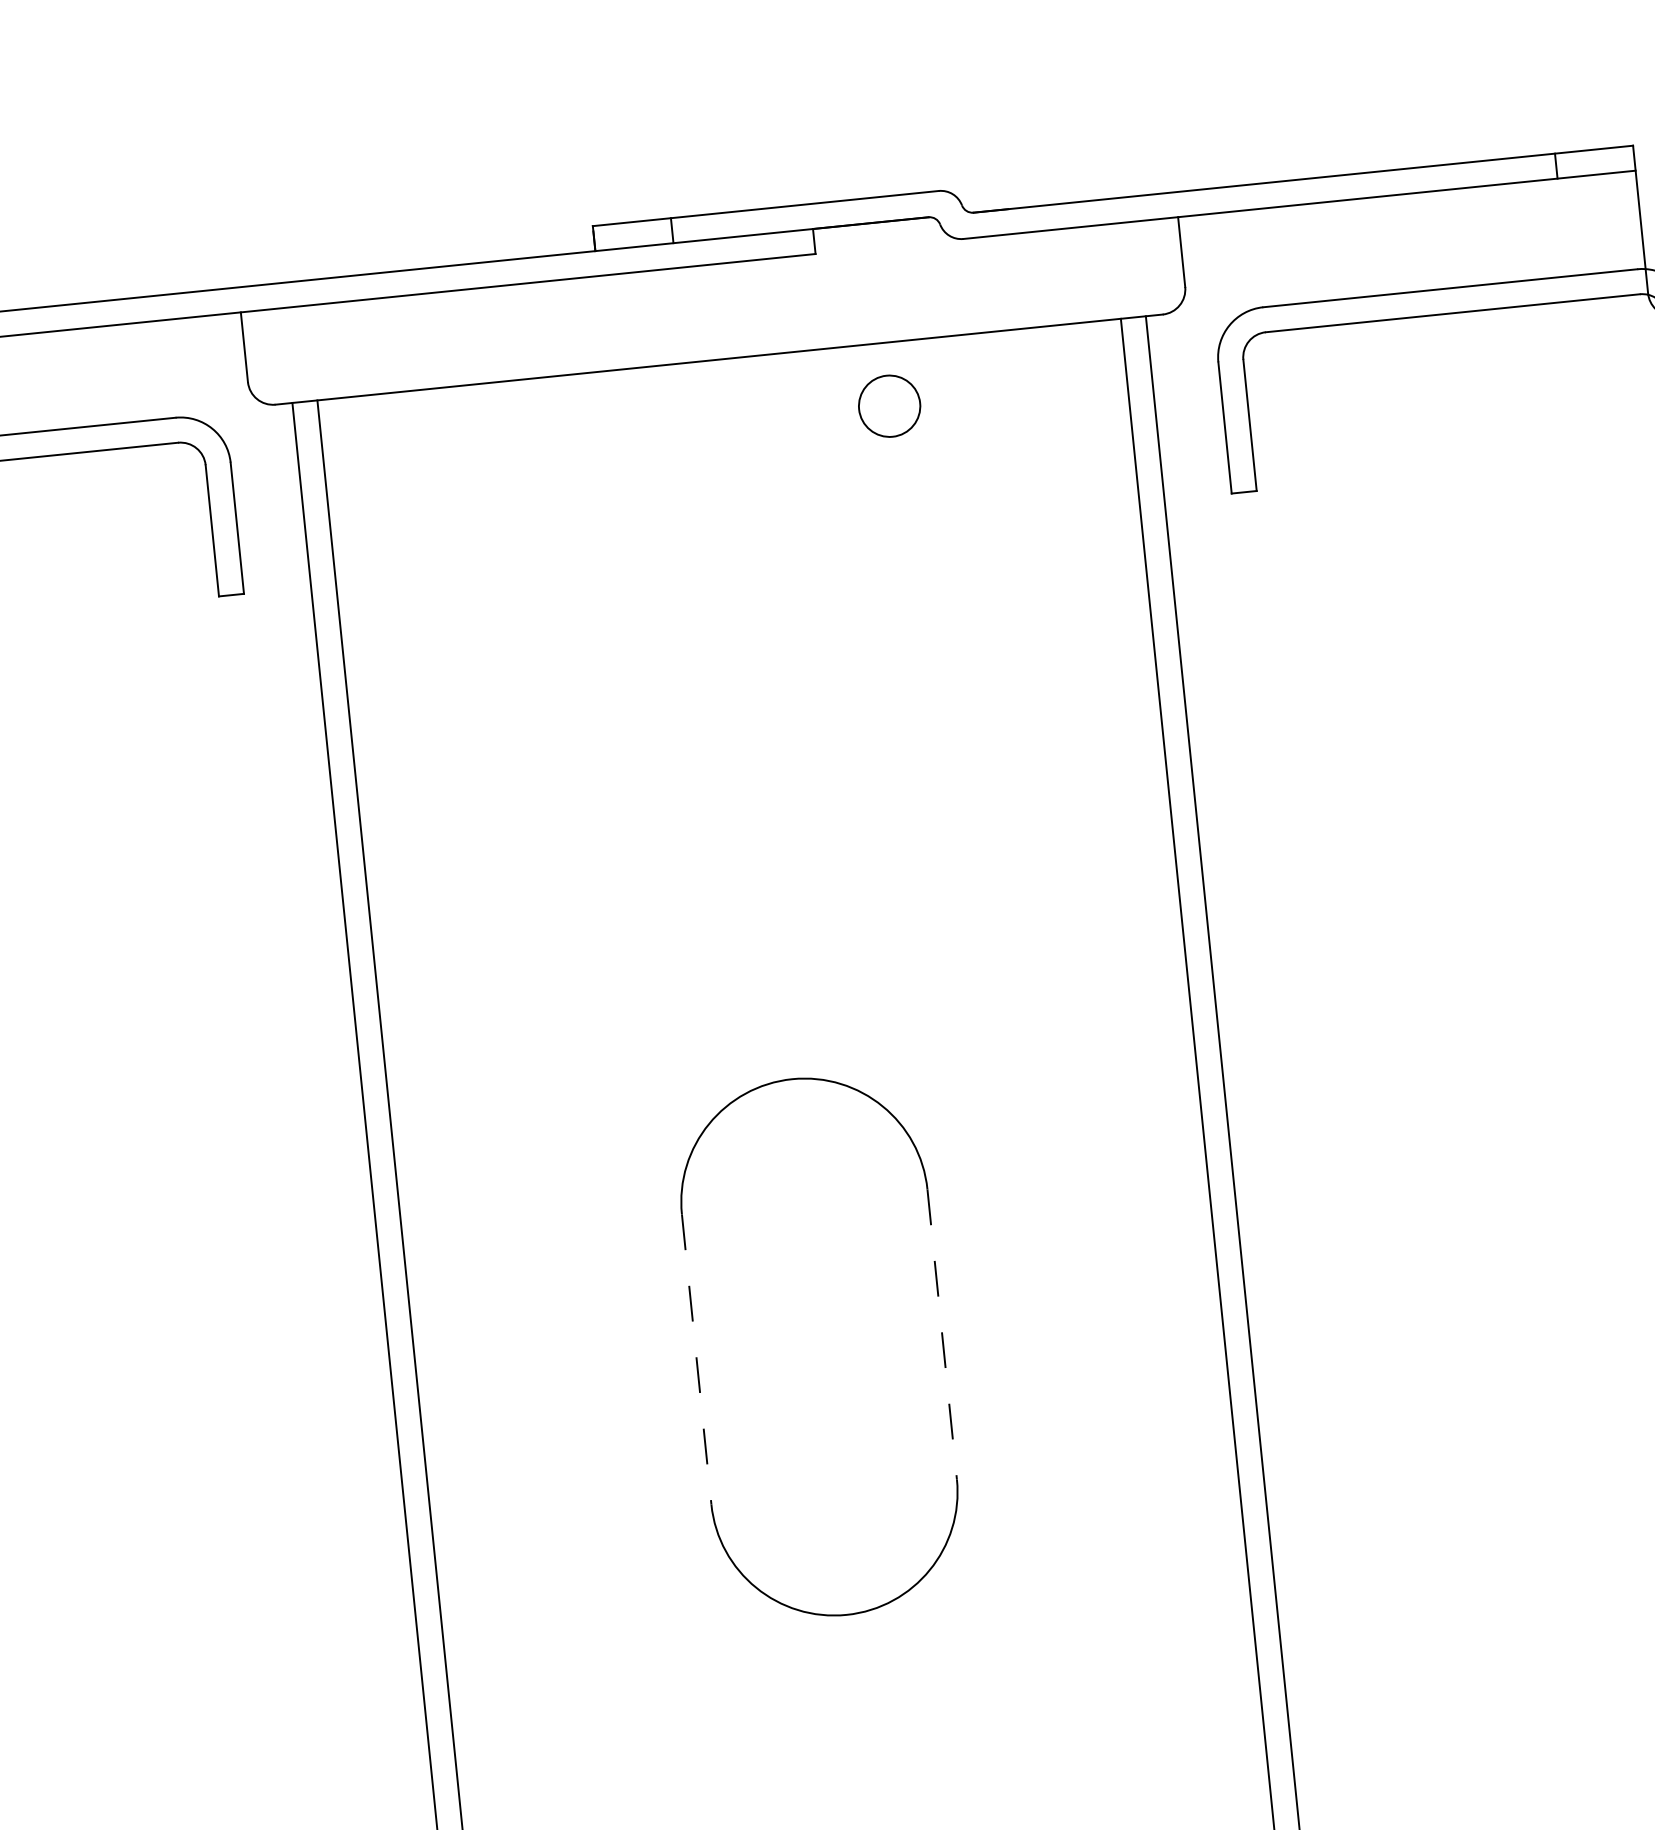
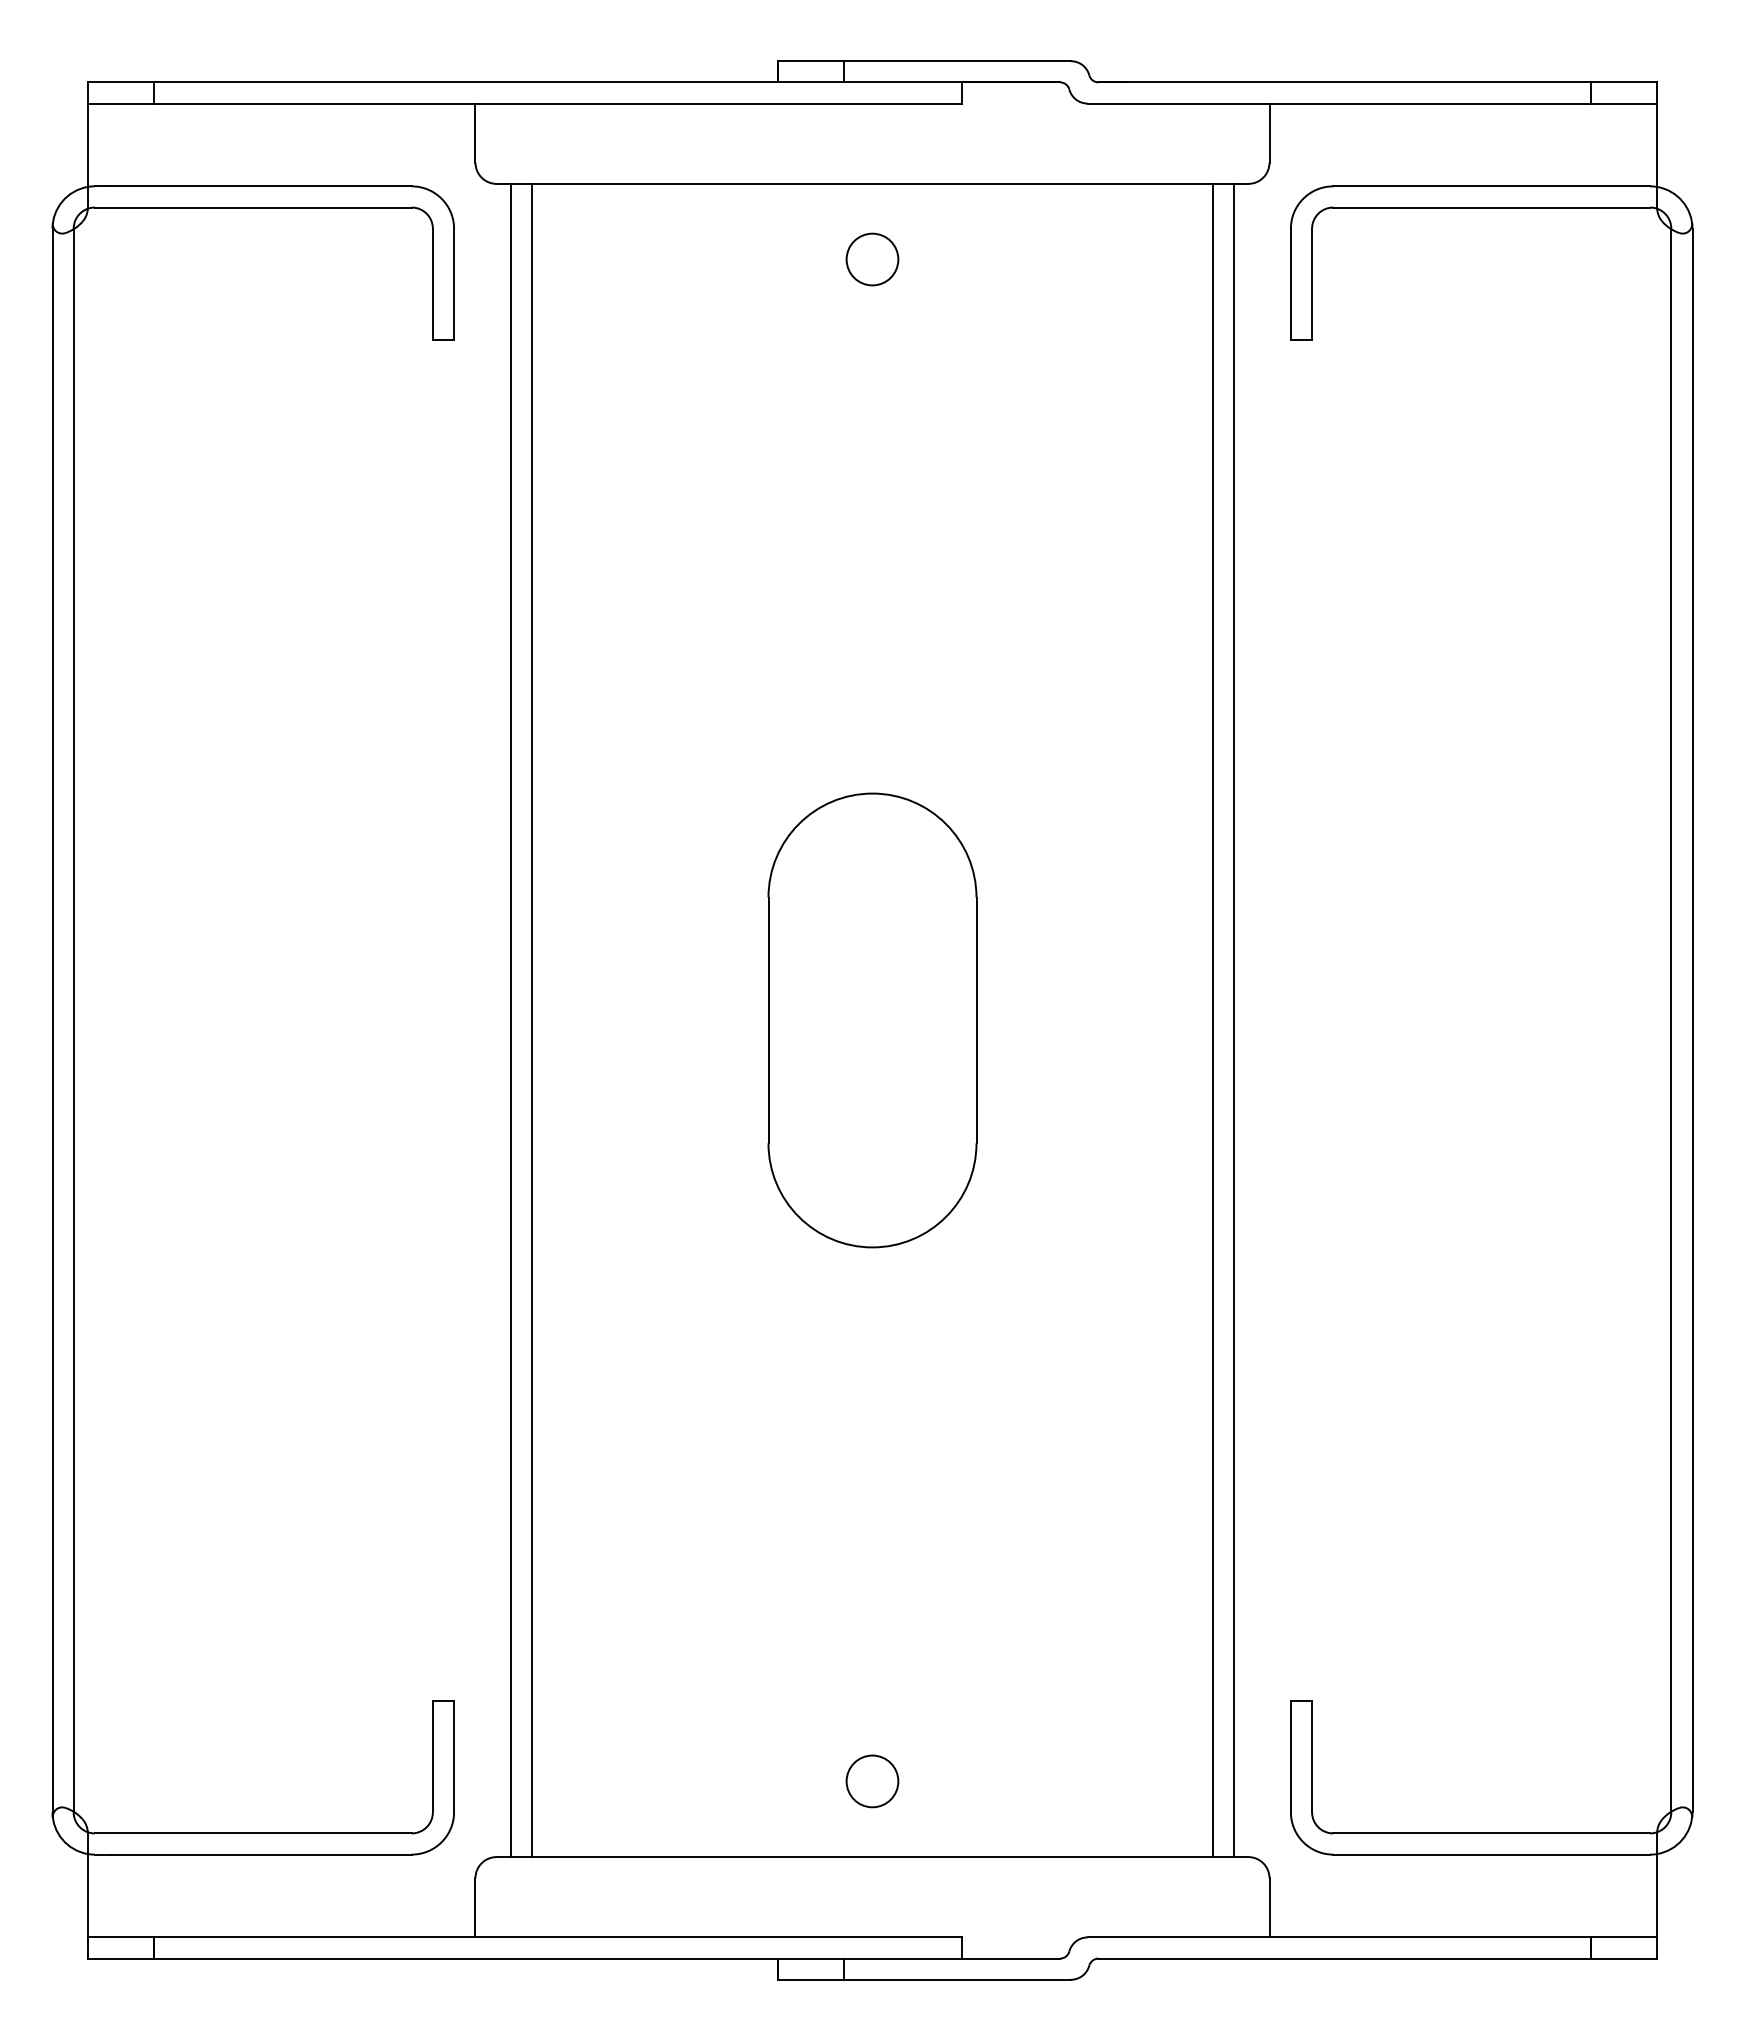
circle: (889, 406) -> (872, 259), moved
line: (942, 1334) -> (976, 1020), dashed -> solid
line: (696, 1359) -> (768, 1020), dashed -> solid

